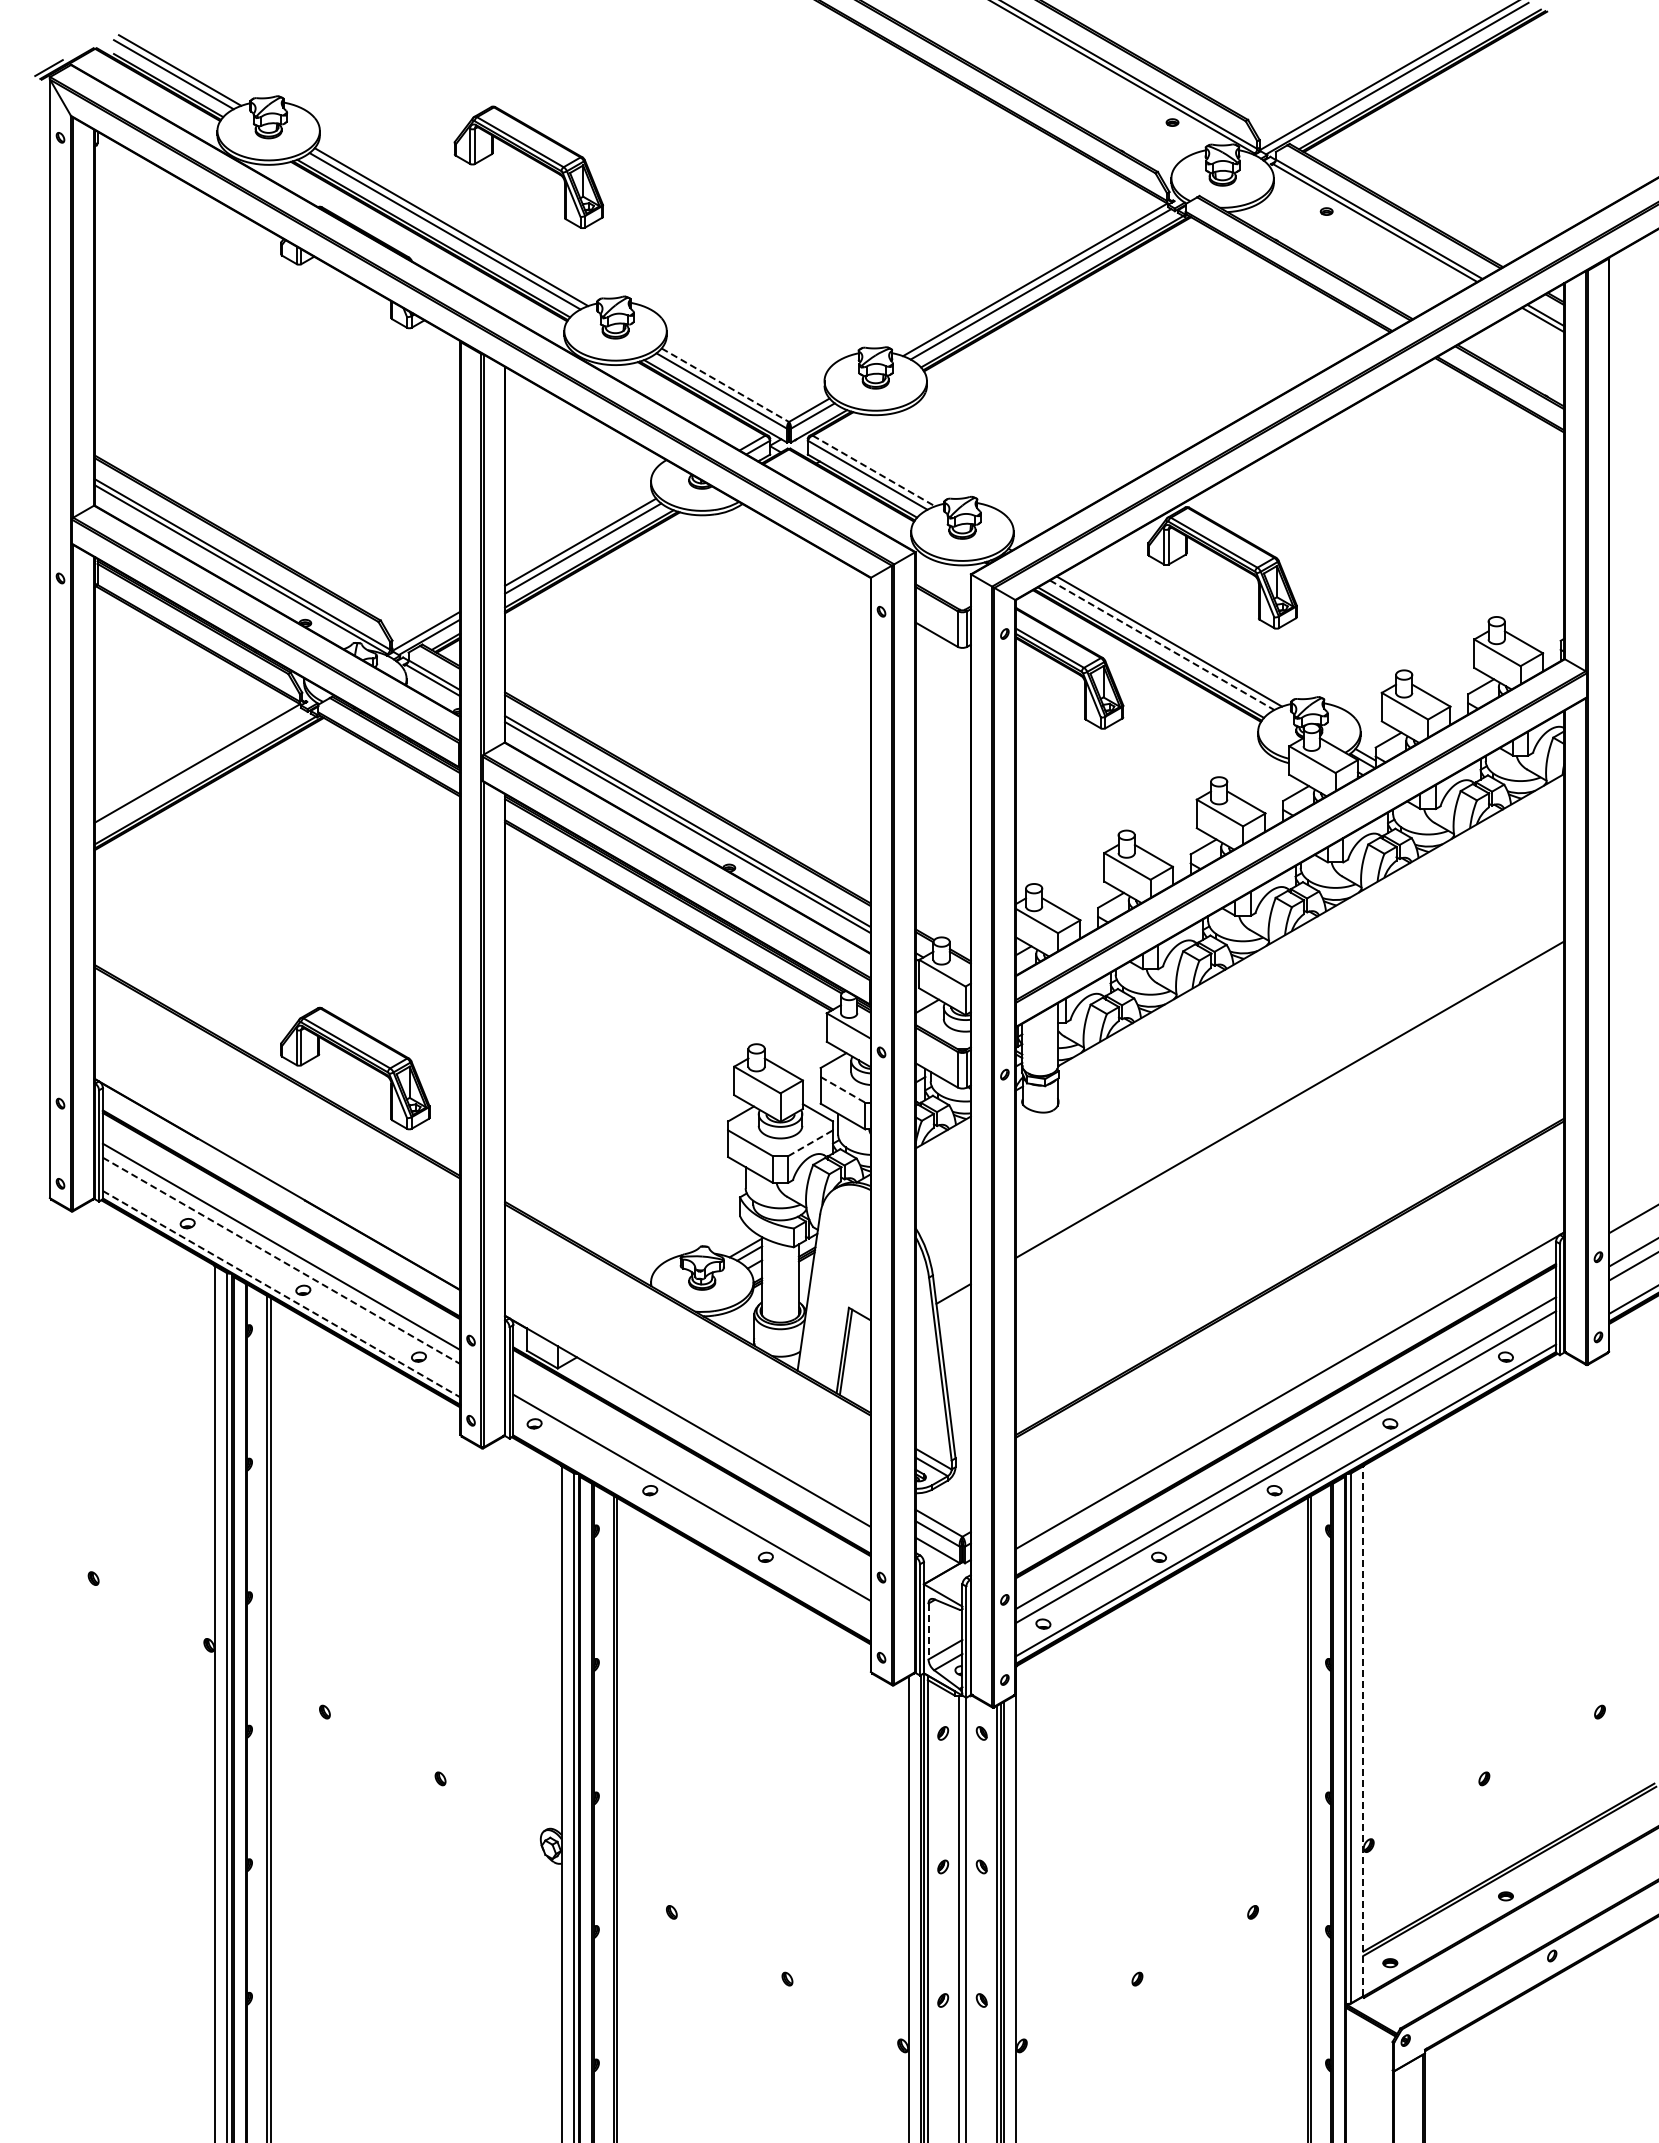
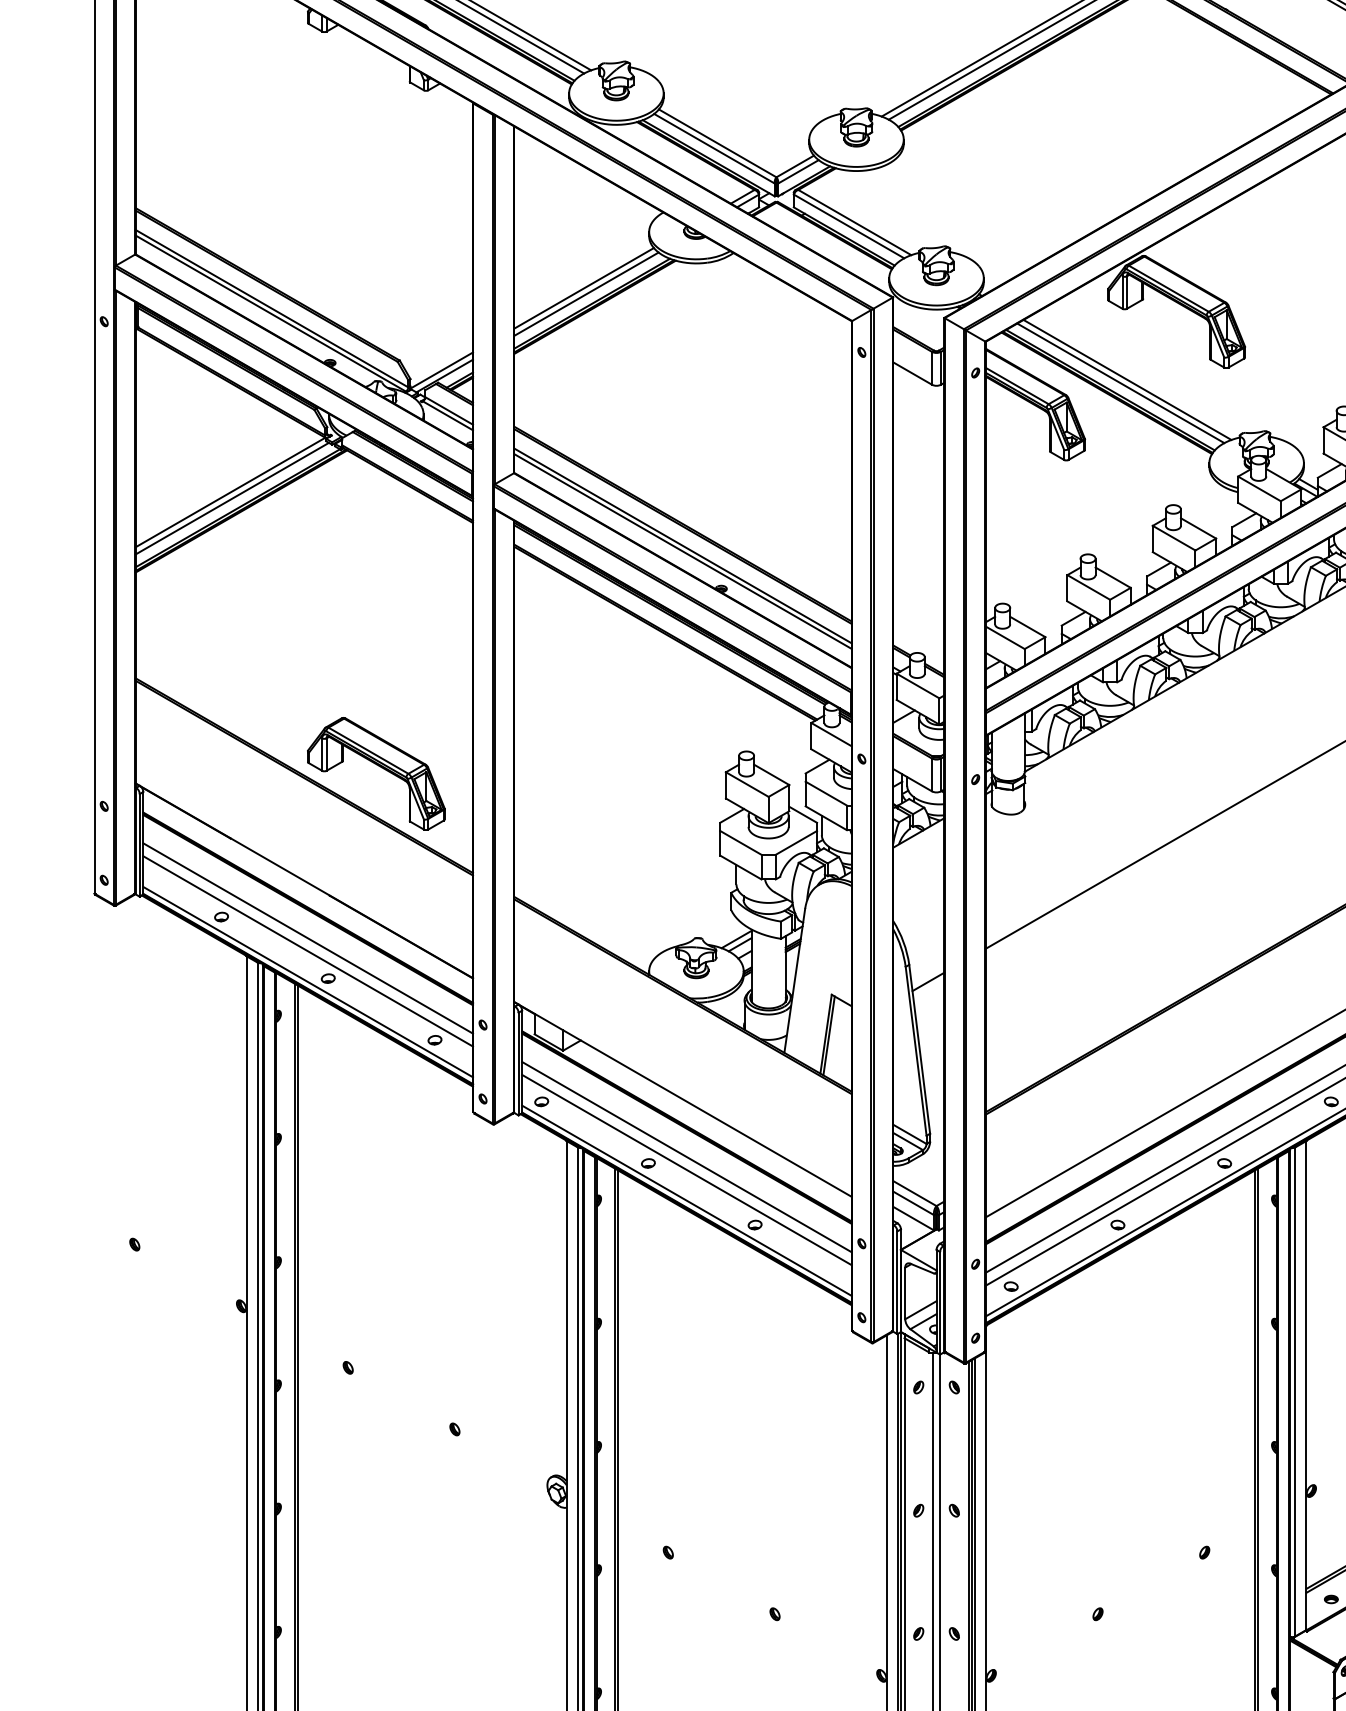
line: (725, 385) -> (717, 143), dashed -> solid
line: (873, 471) -> (854, 223), dashed -> solid
line: (1162, 645) -> (1121, 383), dashed -> solid
line: (199, 769) -> (232, 497), added
line: (842, 1089) -> (825, 793), dashed -> solid
line: (810, 1143) -> (796, 843), dashed -> solid
line: (281, 1261) -> (308, 952), dashed -> solid
line: (281, 1294) -> (308, 982), dashed -> solid
line: (691, 1483) -> (686, 1156), added
line: (691, 1531) -> (686, 1201), added
line: (928, 1631) -> (905, 1293), dashed -> solid
line: (1363, 1731) -> (1306, 1385), dashed -> solid

